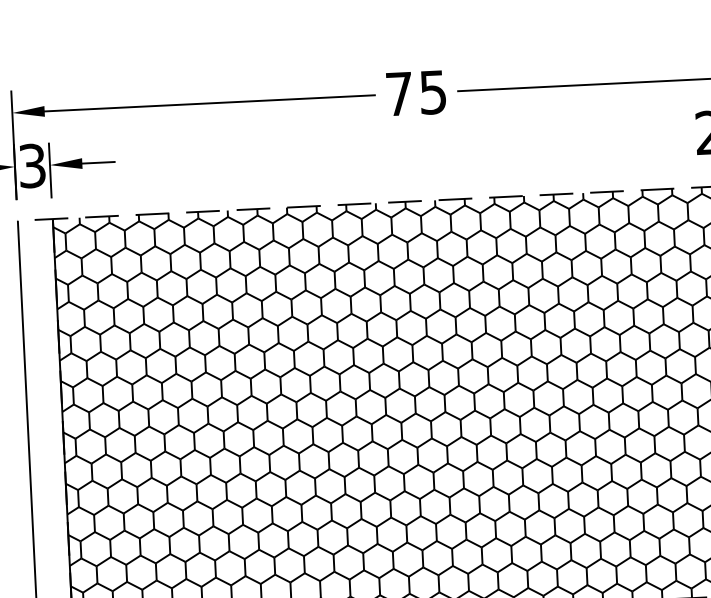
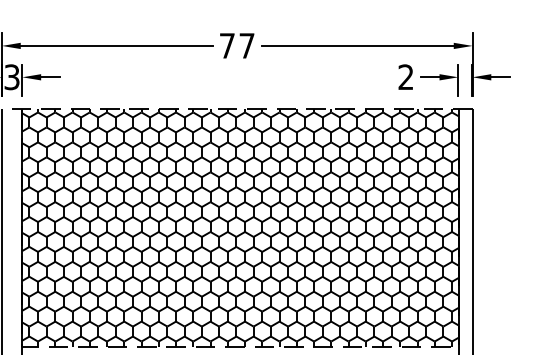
text: (432, 91) -> (246, 45), 75 -> 77

